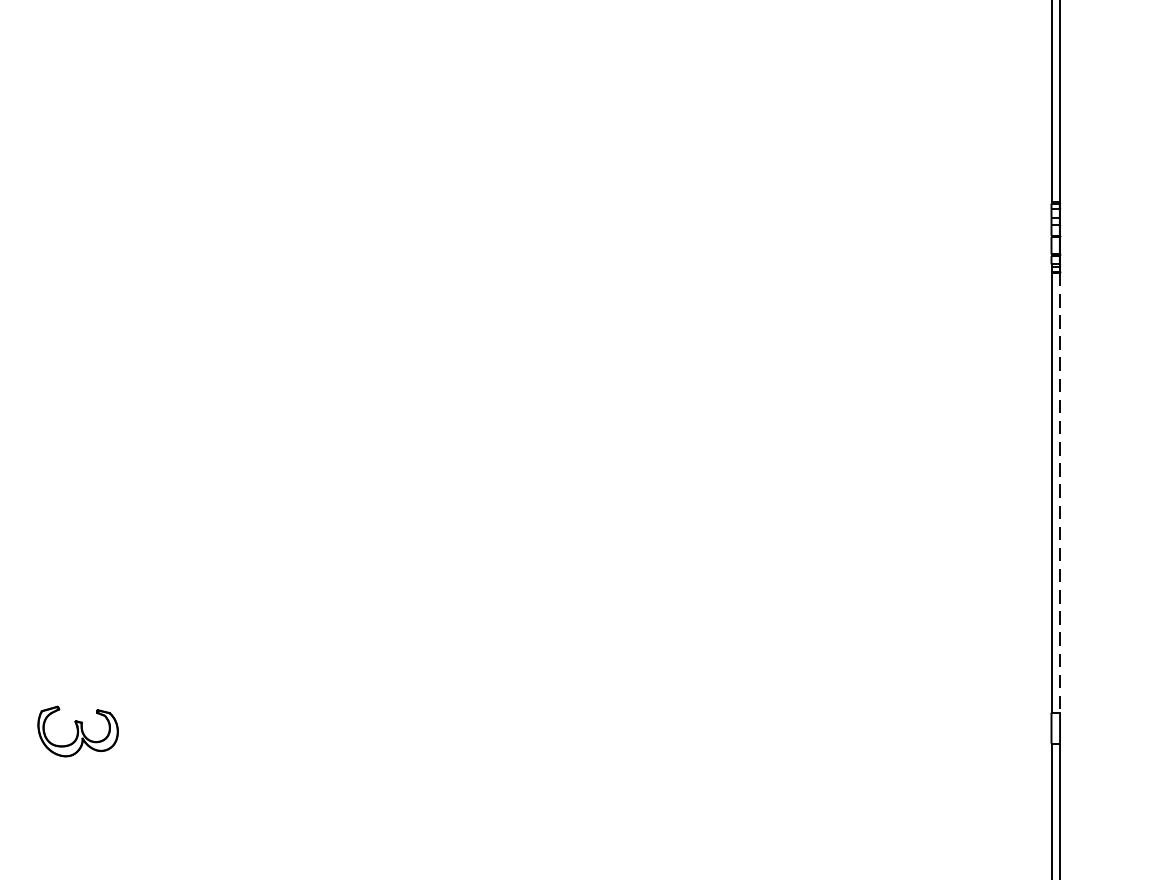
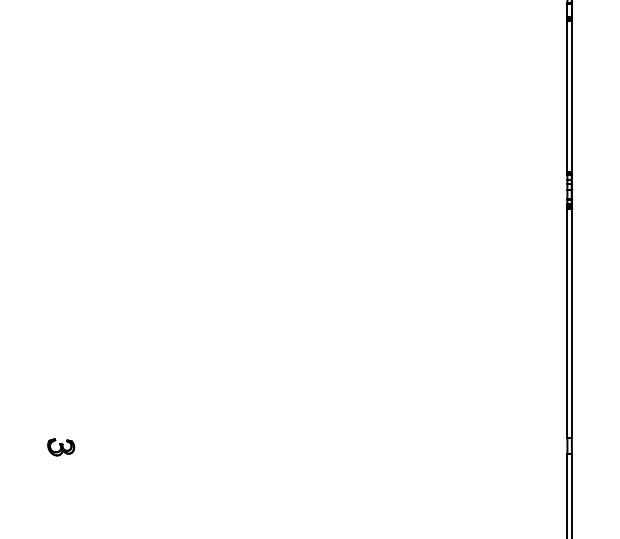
line: (1059, 493) -> (571, 323), dashed -> solid
part: (78, 731) -> (61, 447), size x0.62

